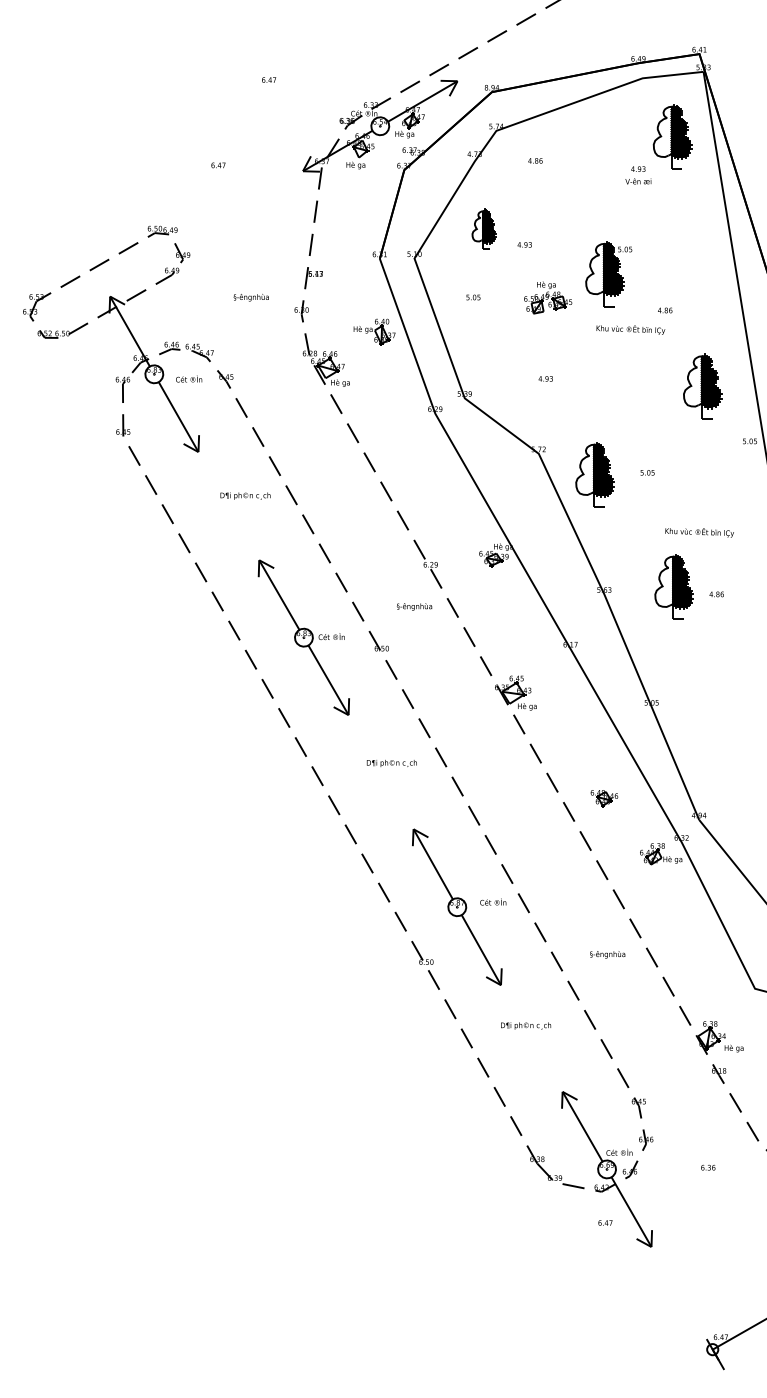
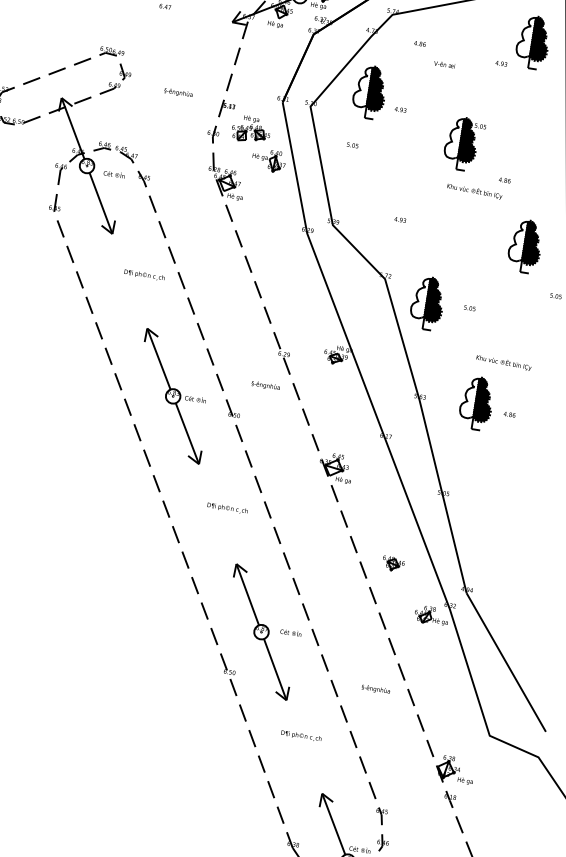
text: (638, 181) -> (444, 64), moved
part: (483, 229) -> (369, 92), size x1.67
text: (250, 297) -> (177, 92), moved
part: (548, 297) -> (251, 129), moved

